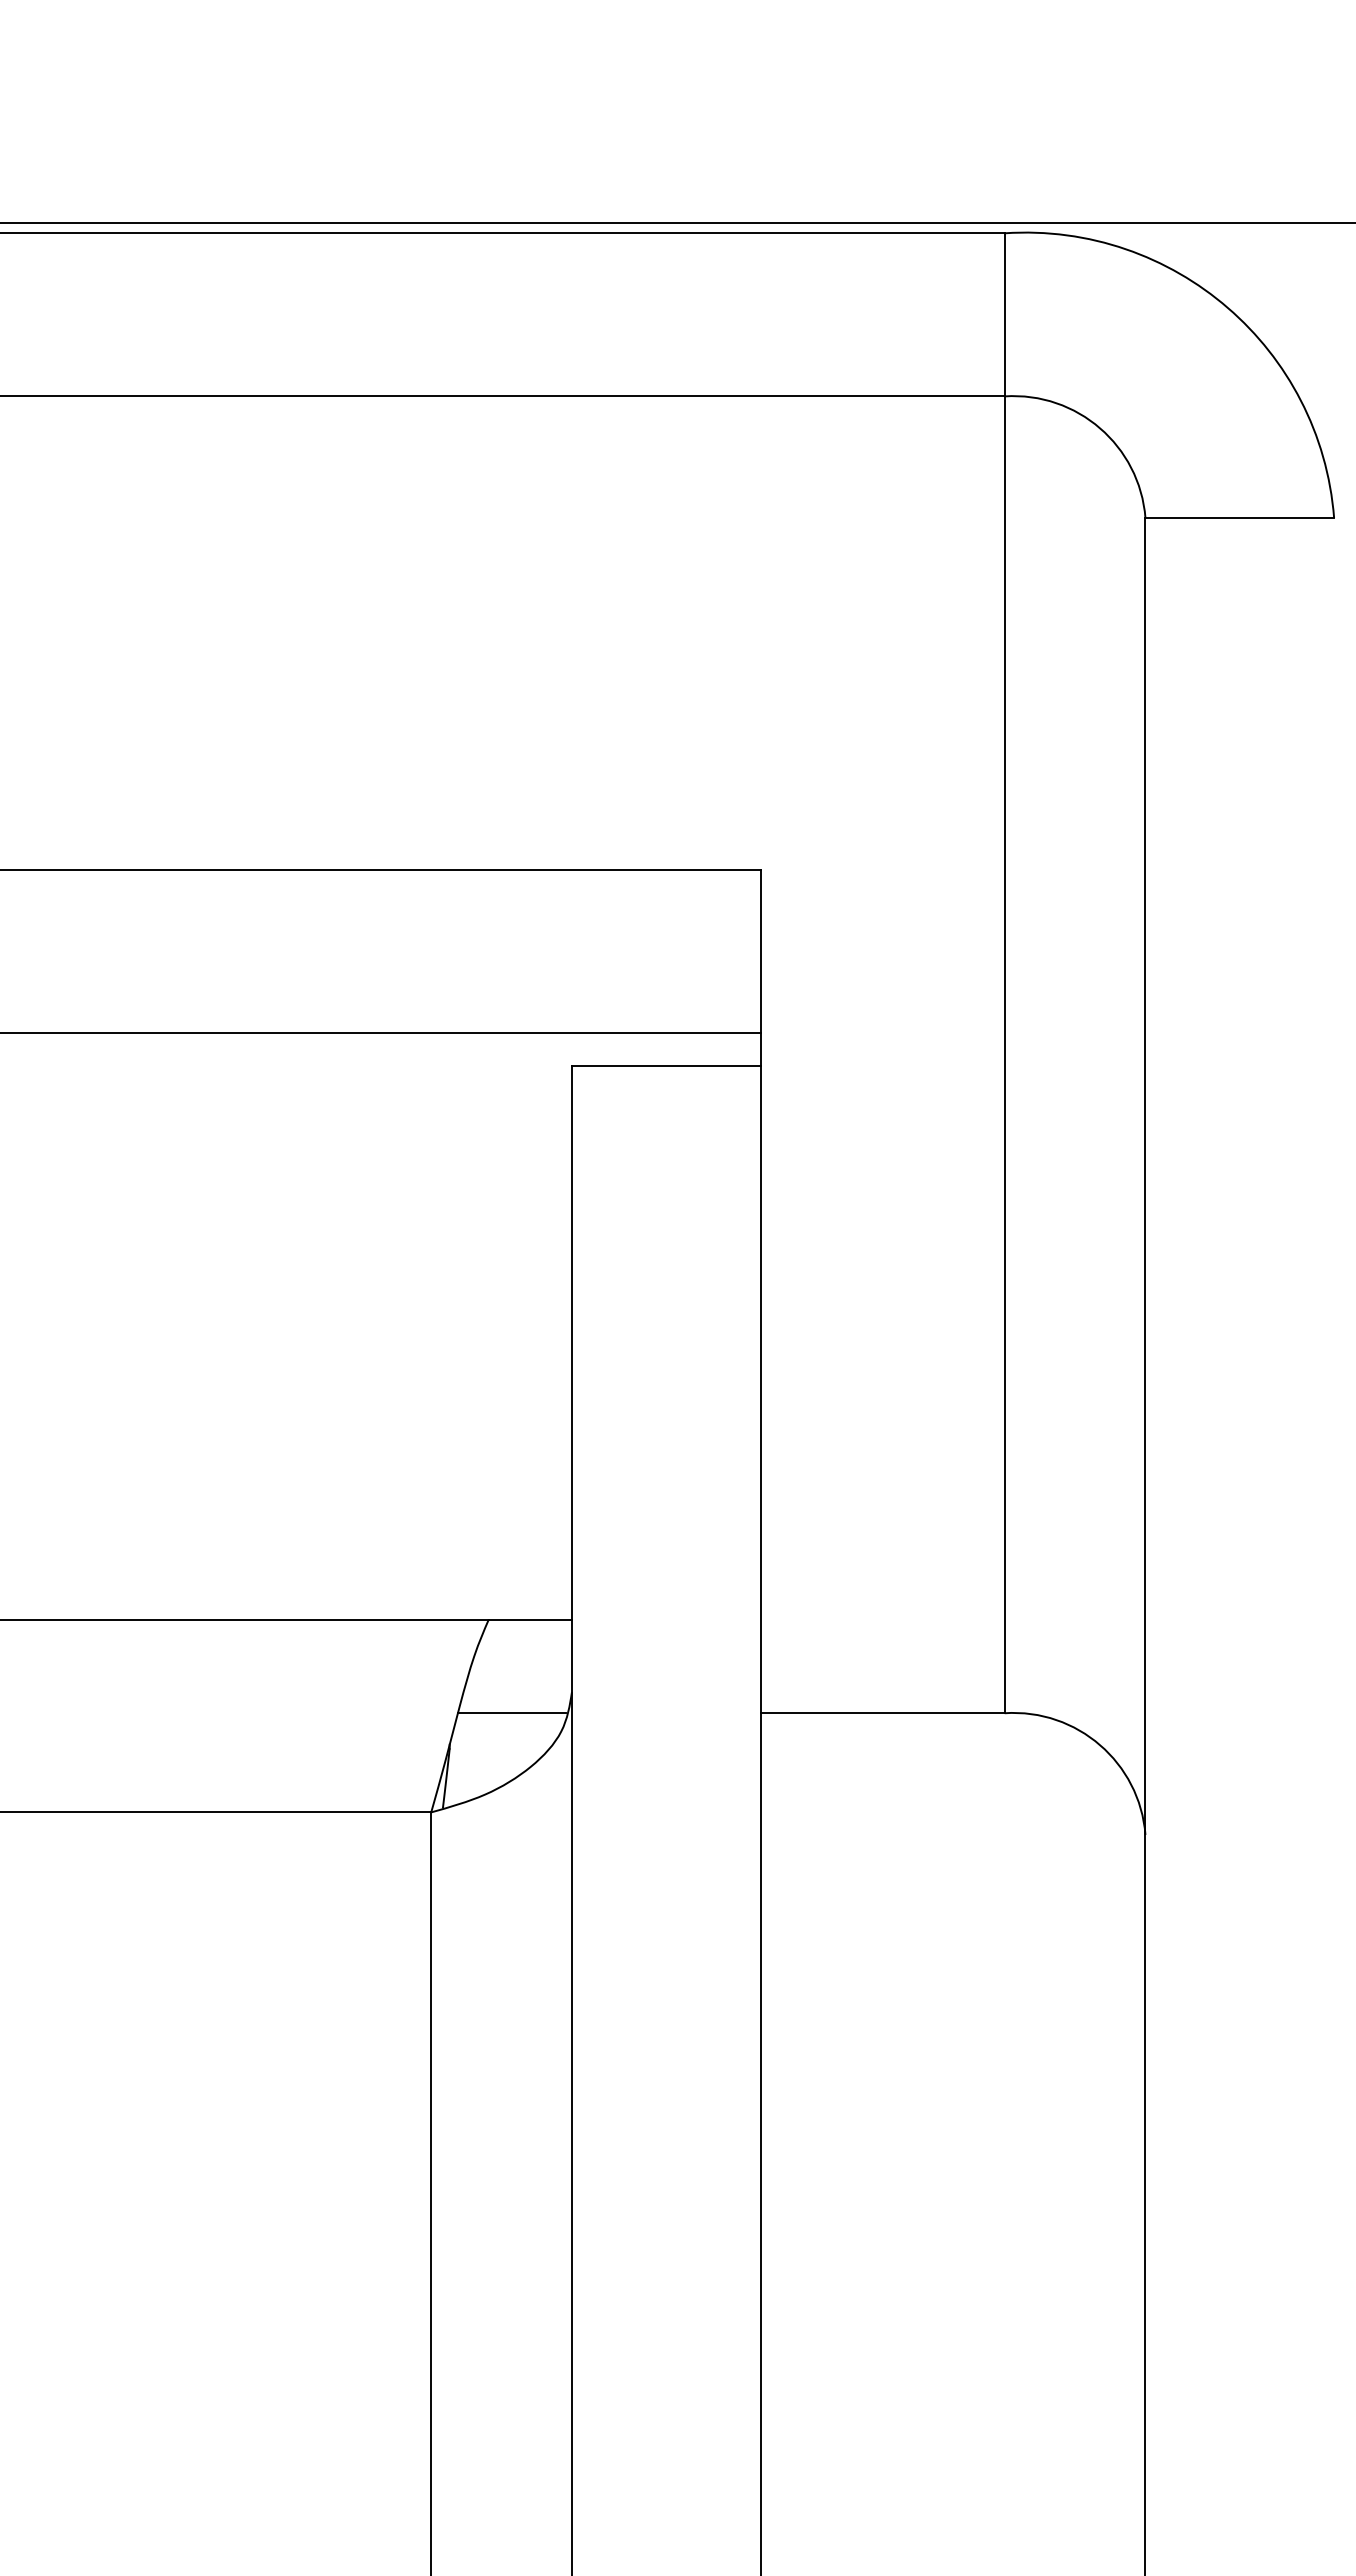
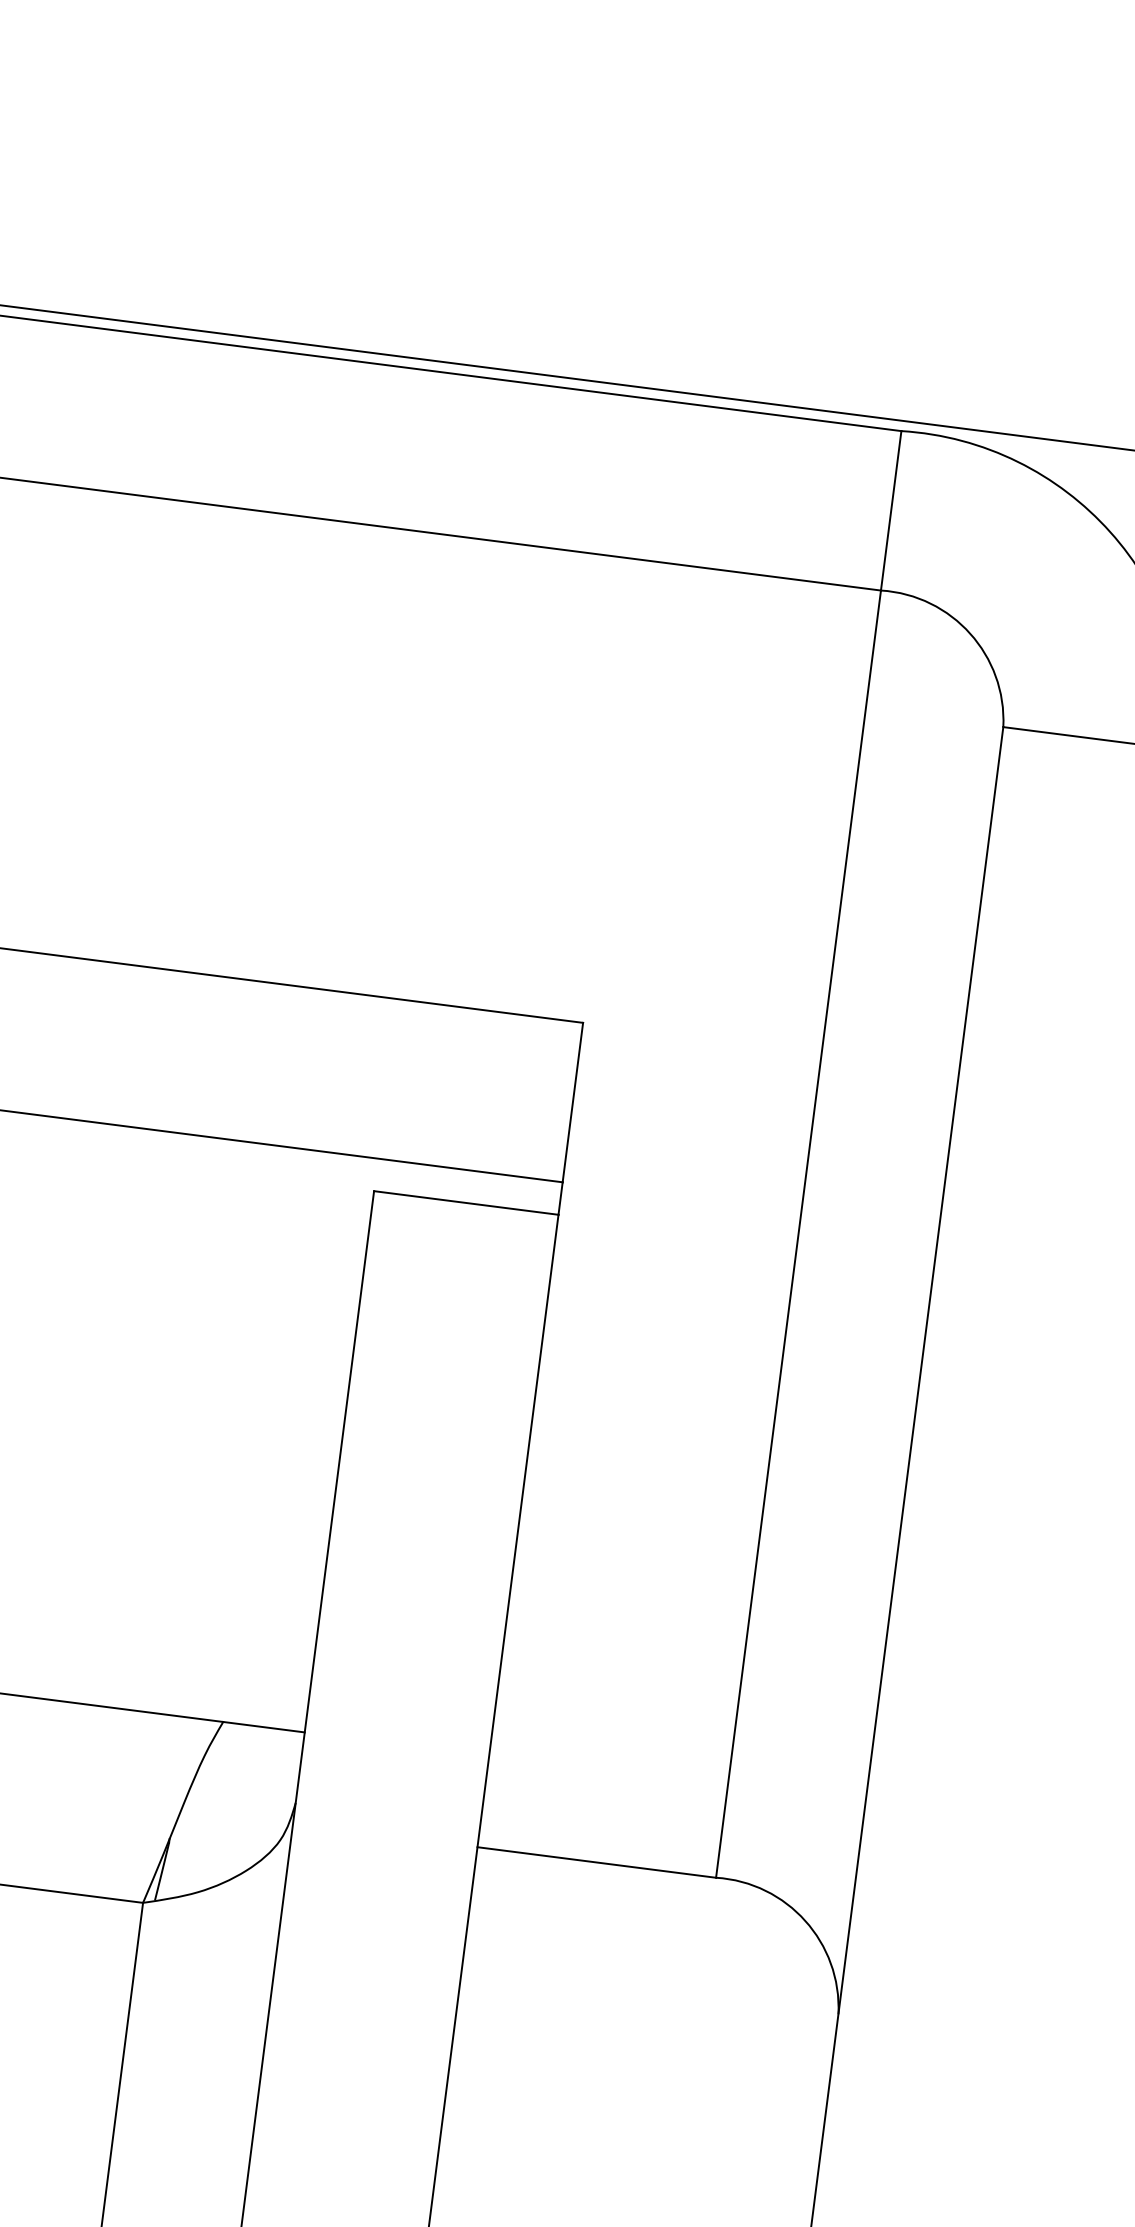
line: (511, 1713) -> (233, 1816), removed

